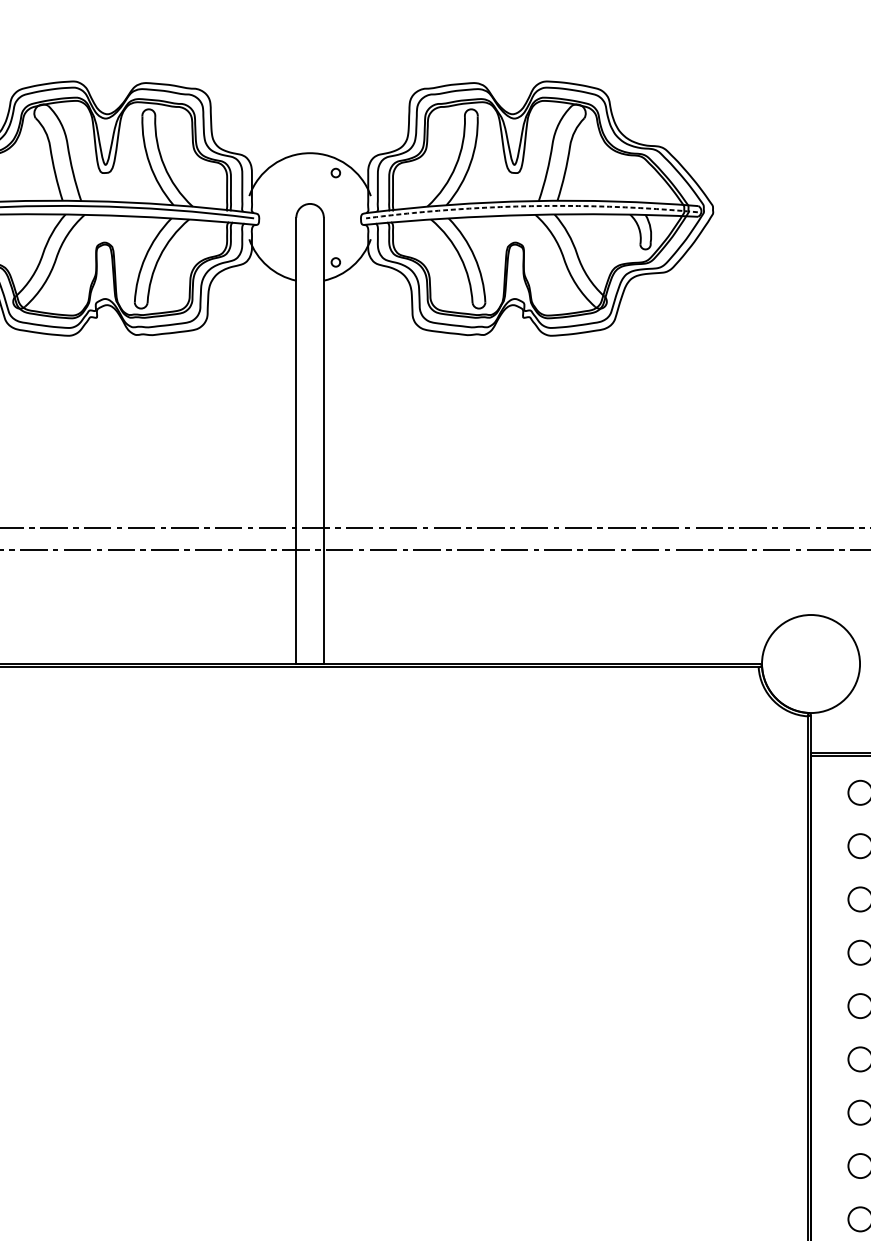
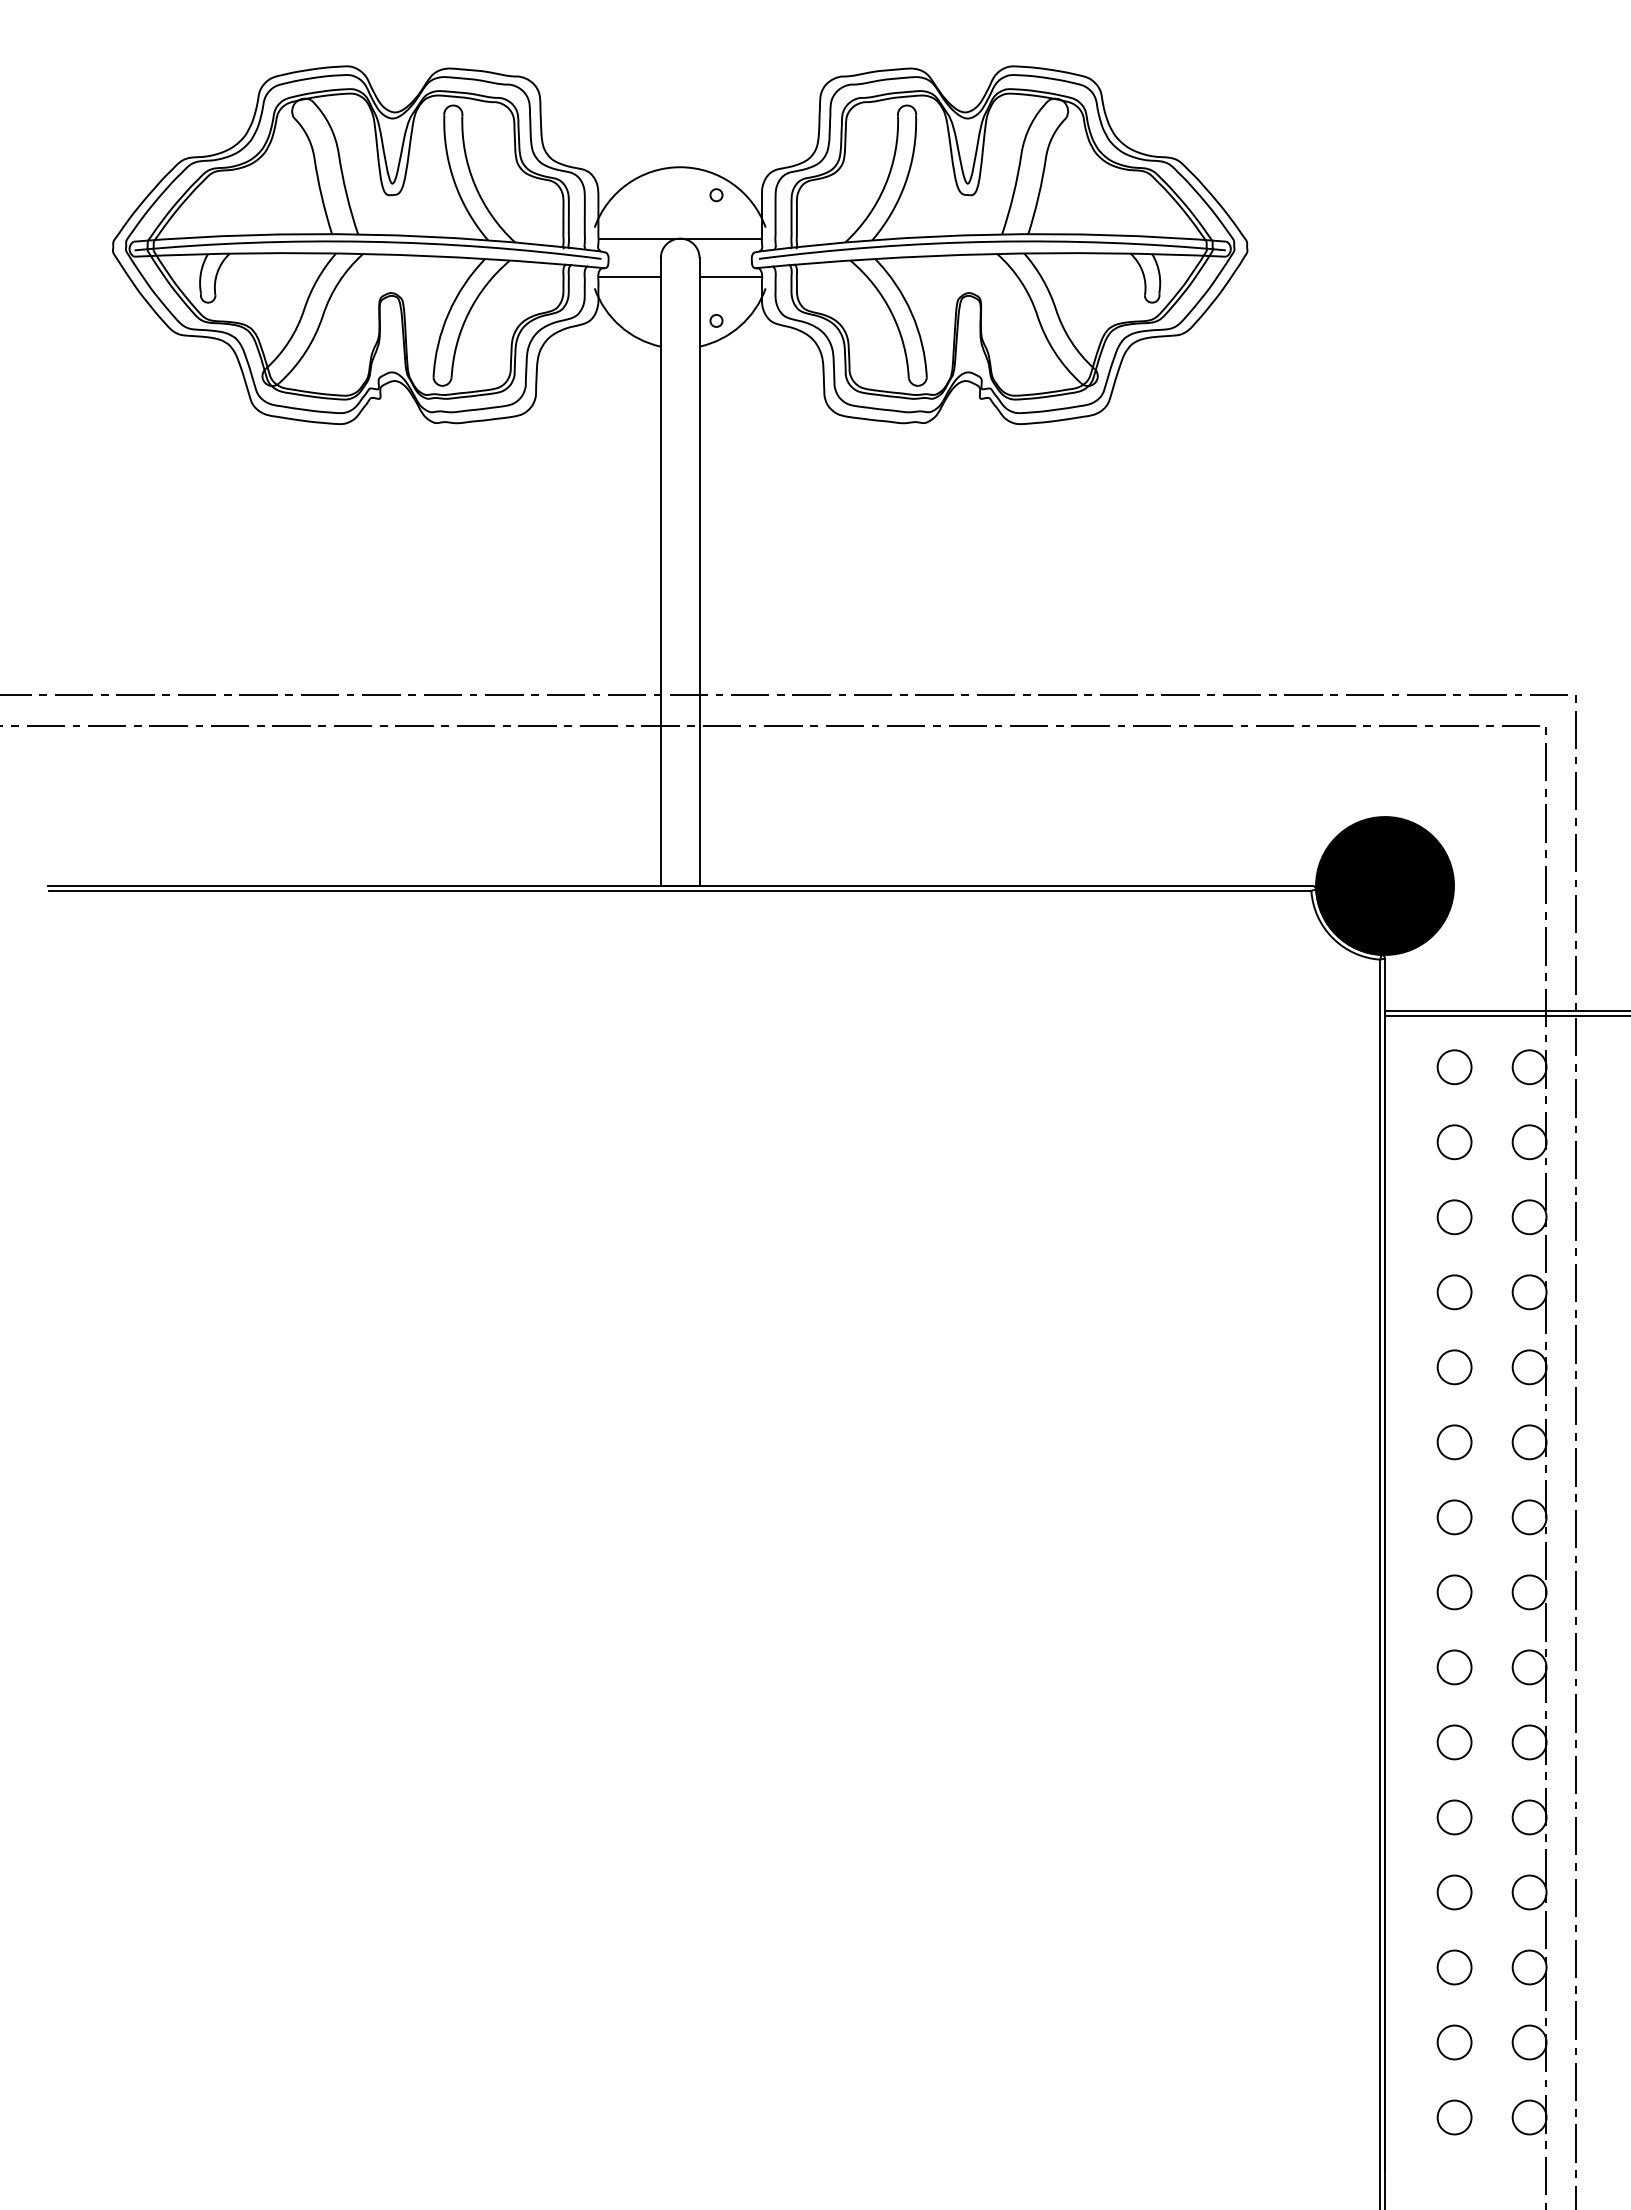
line: (309, 203) -> (679, 238), added
arc: (532, 205) -> (992, 241), dashed -> solid
line: (274, 231) -> (629, 277), added
line: (345, 231) -> (730, 277), added
fill: (811, 663) -> (1385, 885), added

